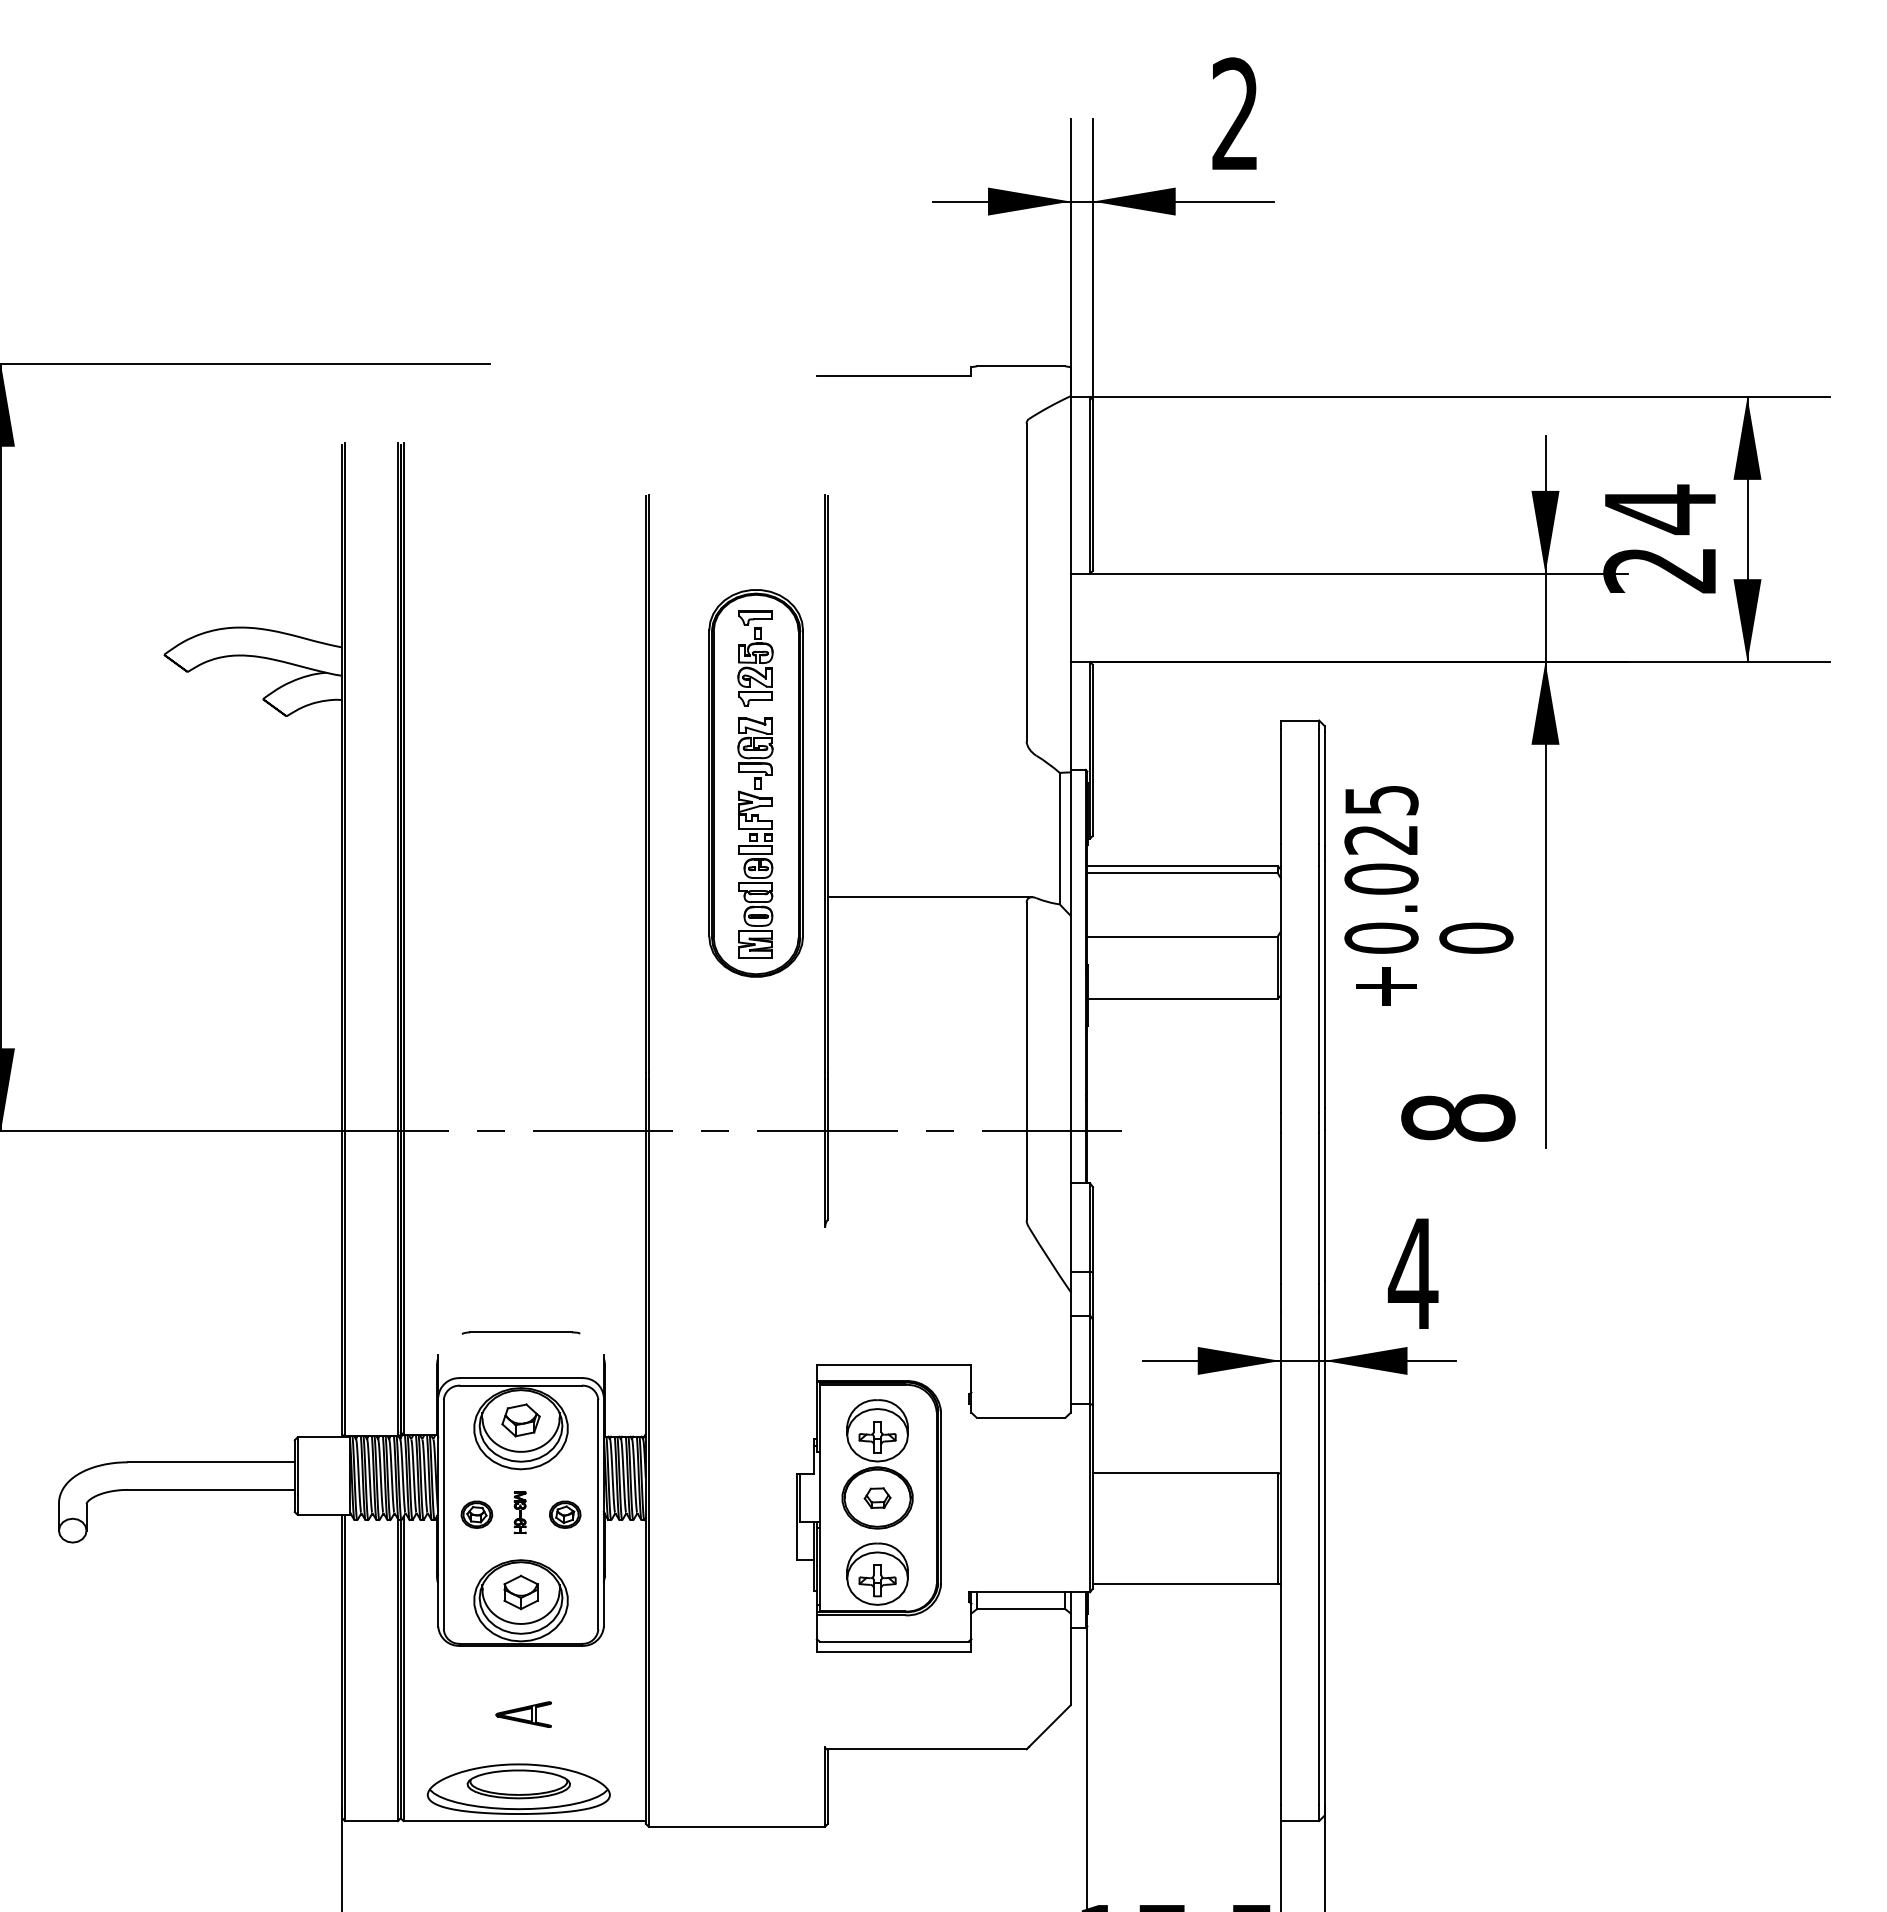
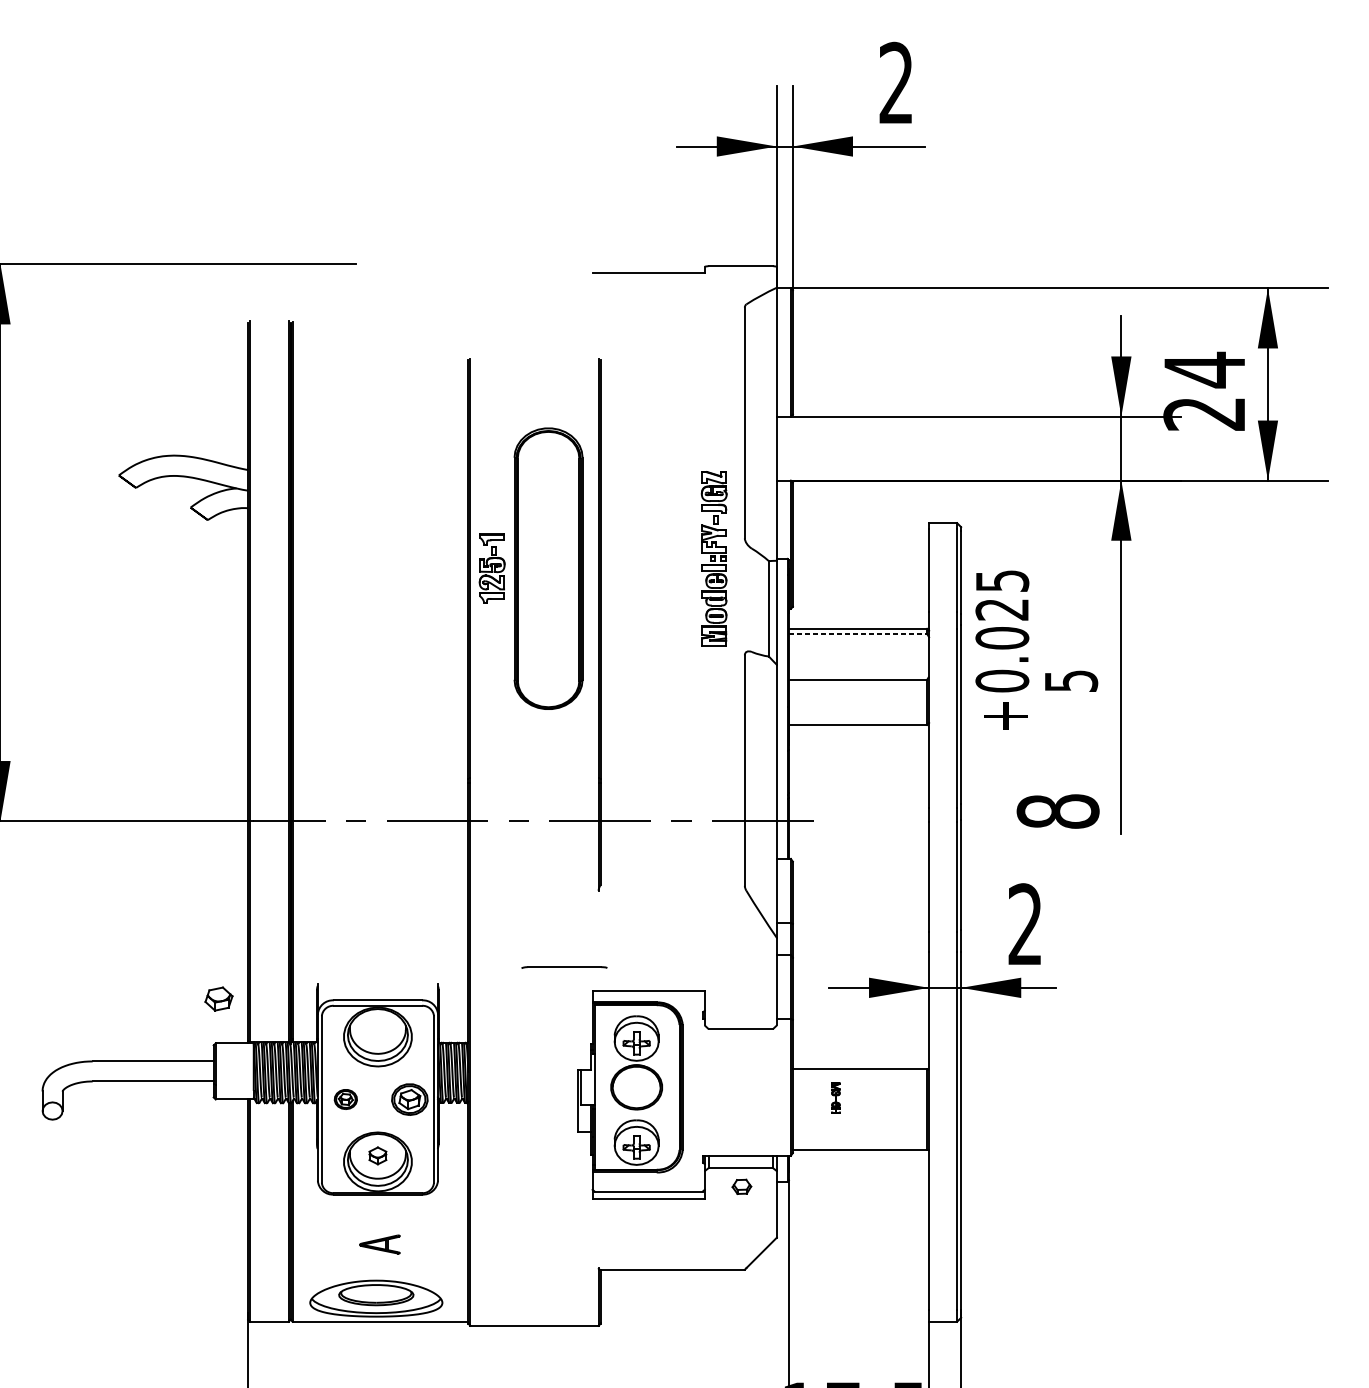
part: (755, 658) -> (492, 568), moved
part: (755, 837) -> (714, 558), moved
line: (1183, 873) -> (858, 634), solid -> dashed
line: (929, 897) -> (674, 651), removed
text: (1476, 937) -> (1071, 680), 0 -> 5
text: (1412, 1272) -> (1024, 923), 4 -> 2
part: (520, 1332) -> (564, 967), moved
part: (520, 1420) -> (218, 999), moved
part: (877, 1497) -> (741, 1186), moved
part: (519, 1512) -> (835, 1097), moved
part: (565, 1514) -> (410, 1099), size x1.6
part: (520, 1592) -> (377, 1155), size x0.7

